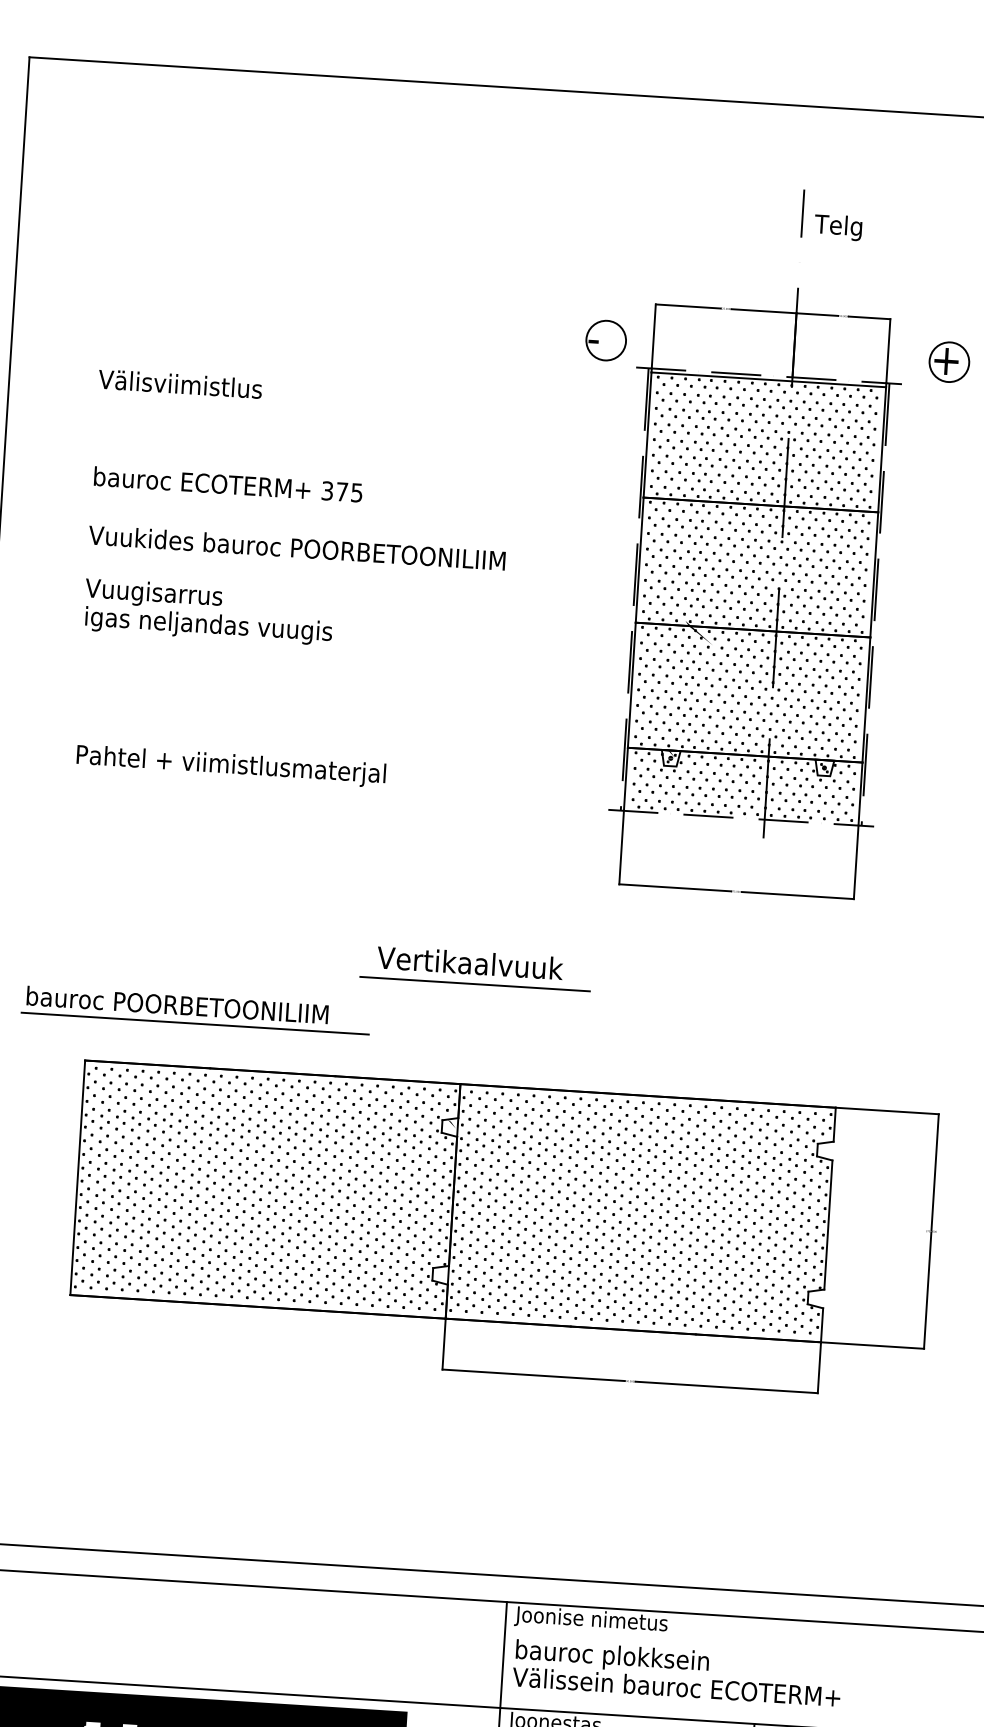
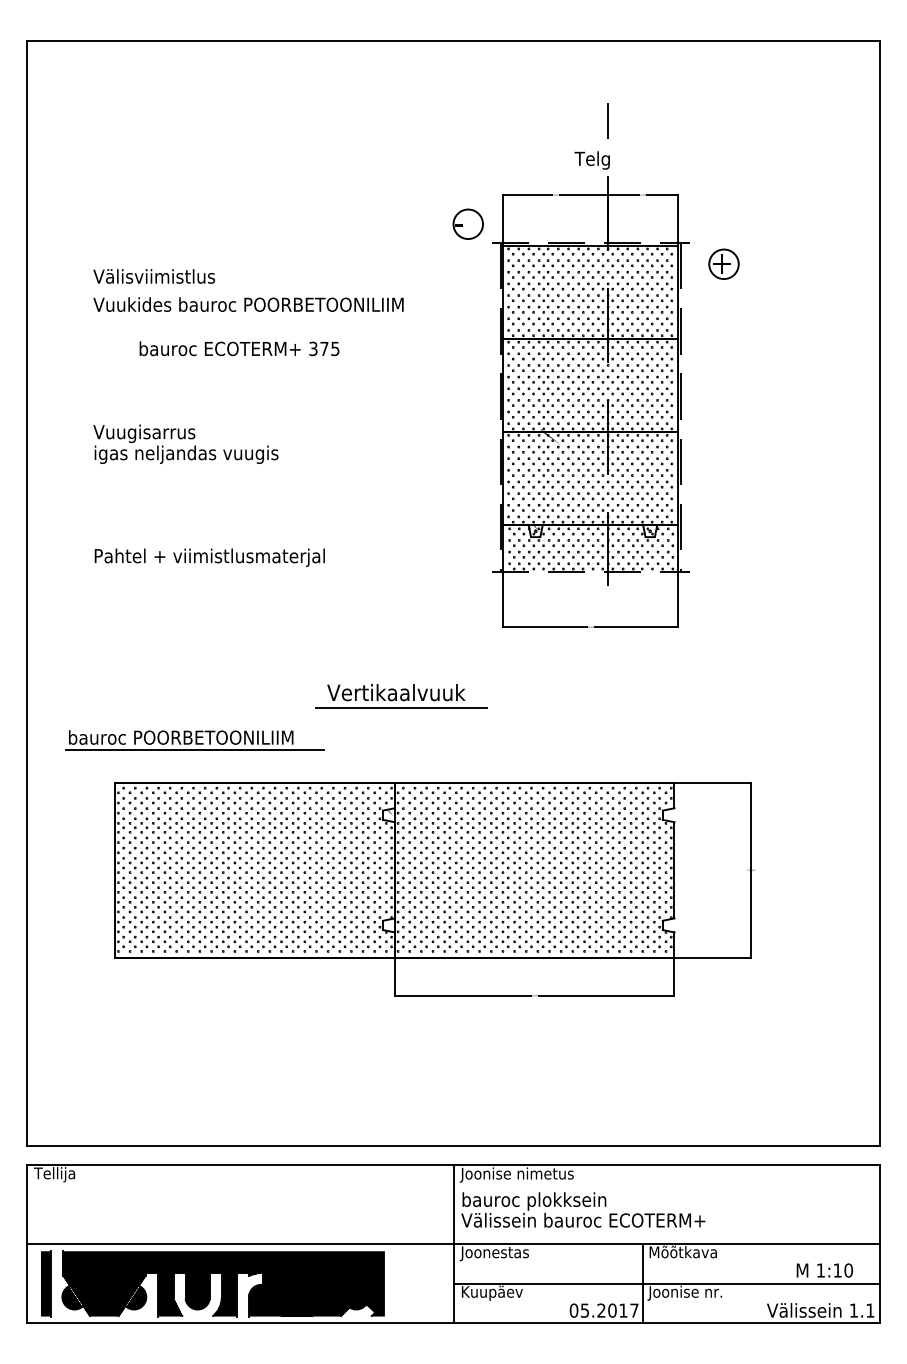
text: (837, 227) -> (591, 160), moved
part: (948, 361) -> (723, 263), moved
text: (228, 484) -> (239, 348), moved
text: (297, 547) -> (248, 304), moved

